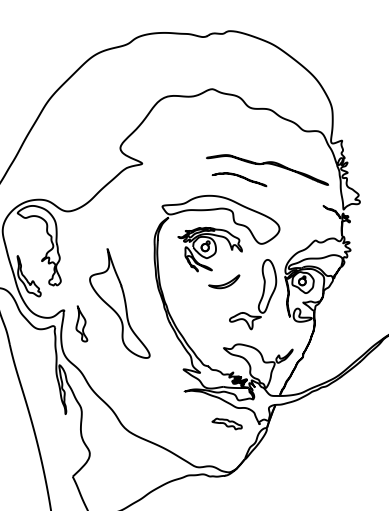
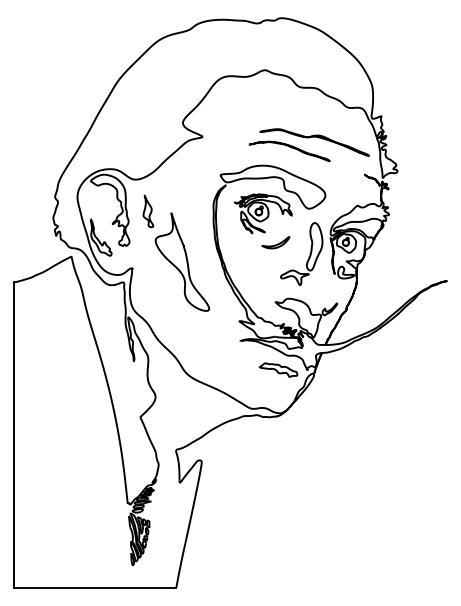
part: (239, 178) -> (289, 150), size x1.67
part: (81, 324) -> (148, 211), moved
part: (227, 423) -> (278, 369), size x1.43

